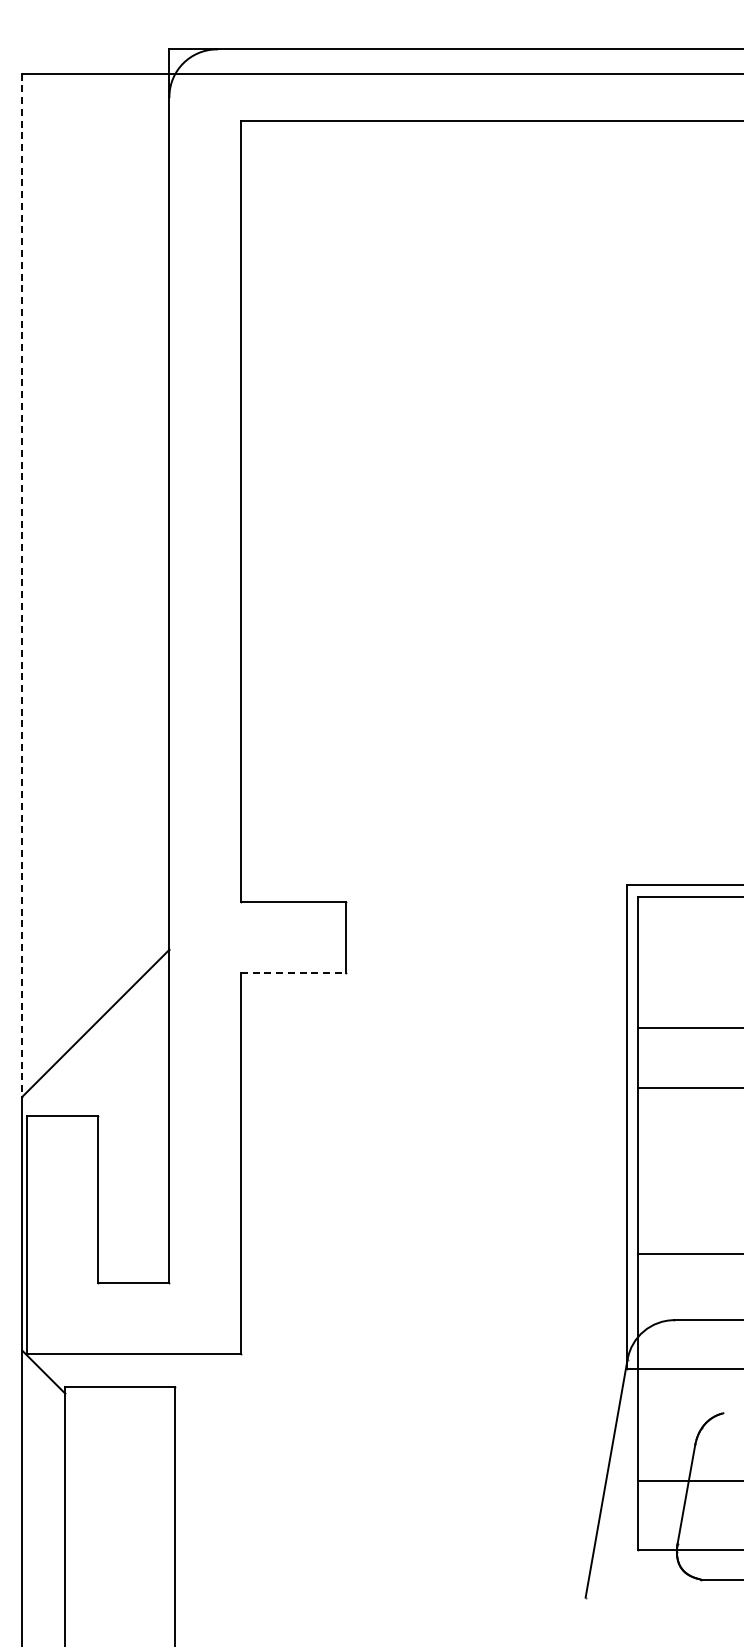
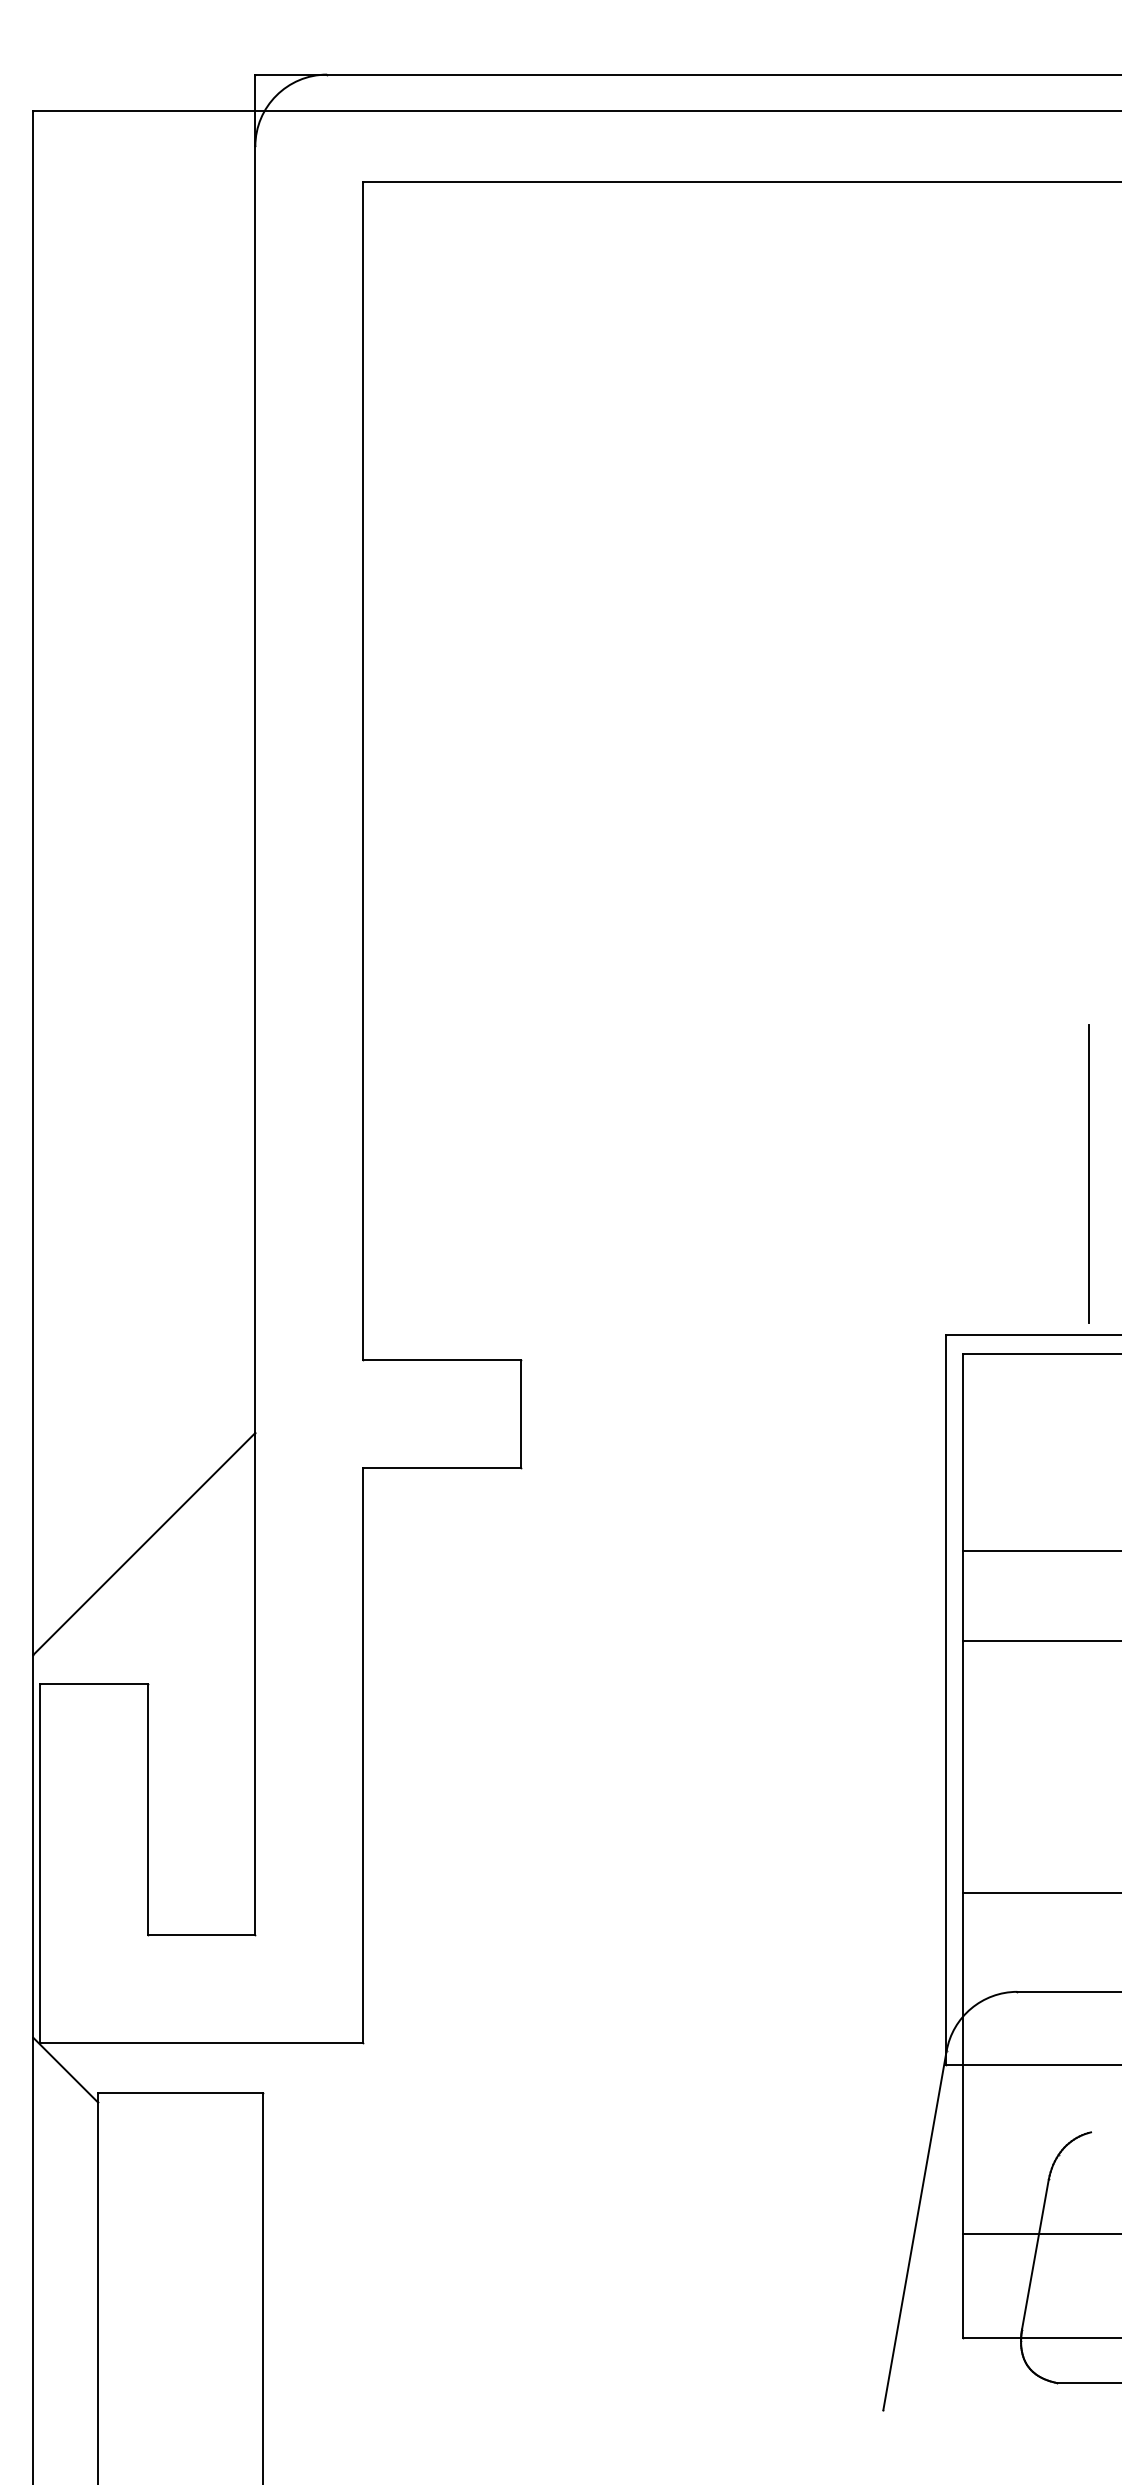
line: (22, 585) -> (33, 883), dashed -> solid
line: (721, 778) -> (1088, 1174), added
line: (293, 973) -> (442, 1468), dashed -> solid

